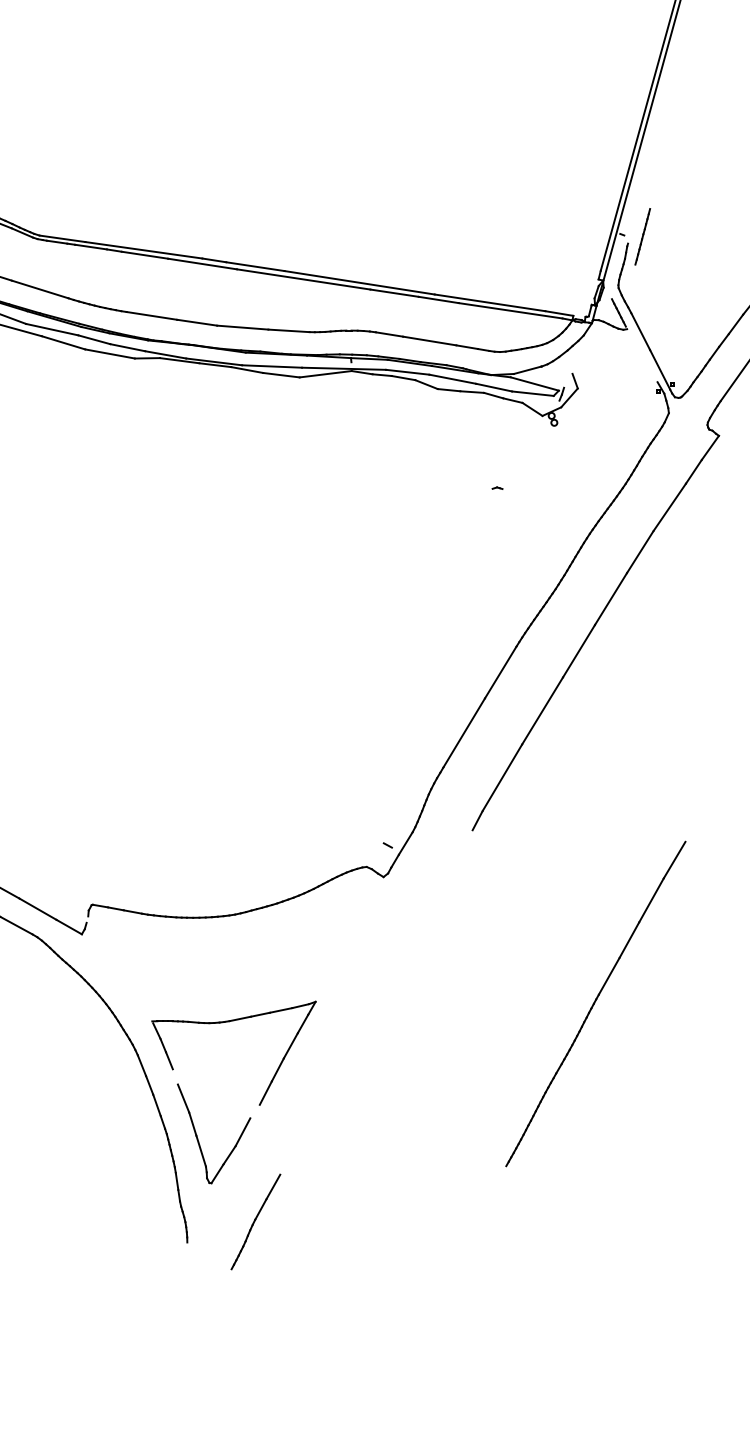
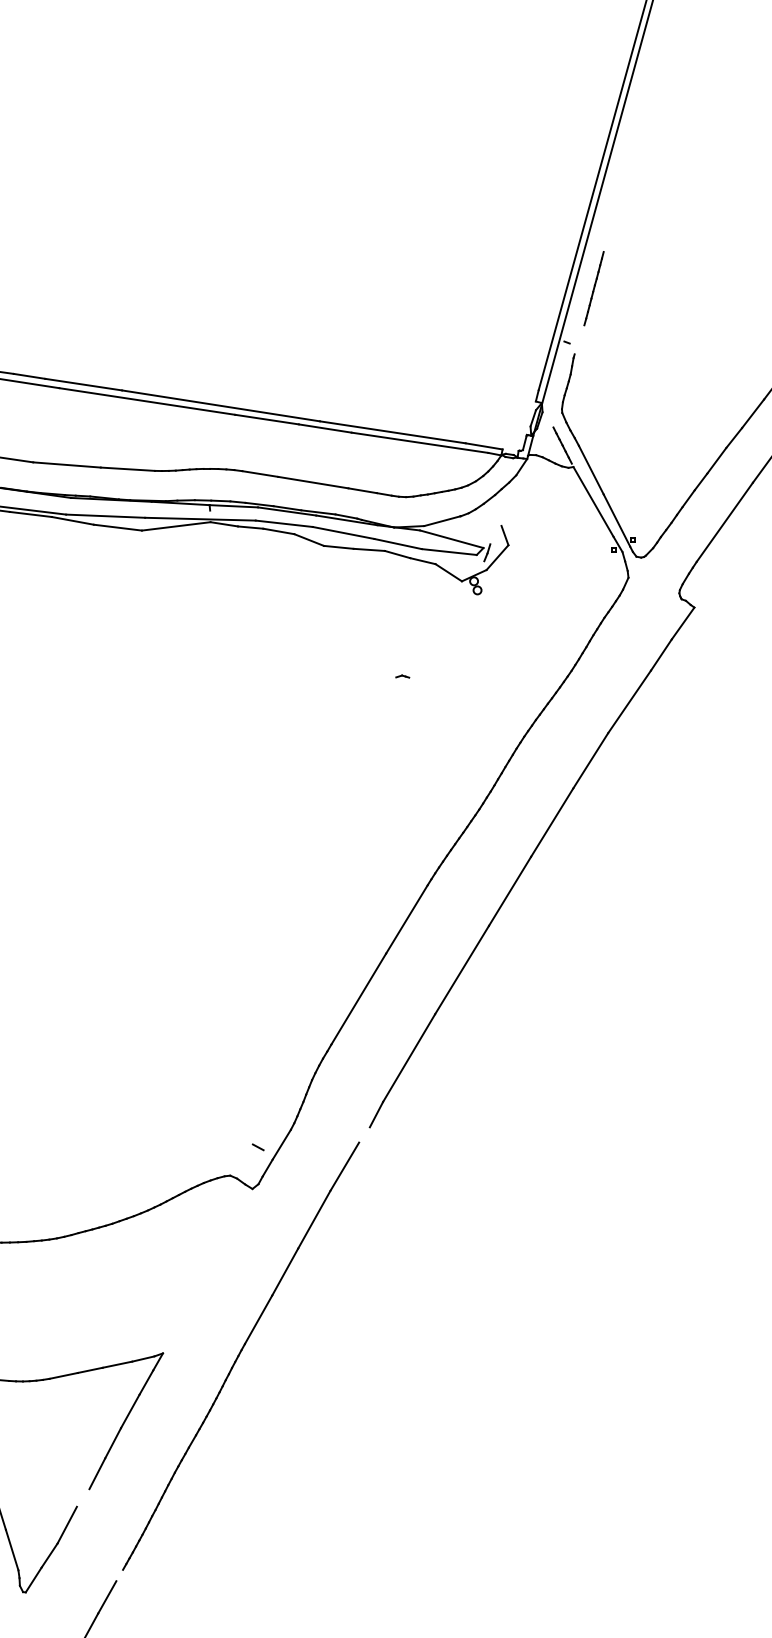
line: (642, 236) -> (593, 288), moved
line: (642, 355) -> (593, 501), added
part: (595, 1003) -> (240, 1355), moved

